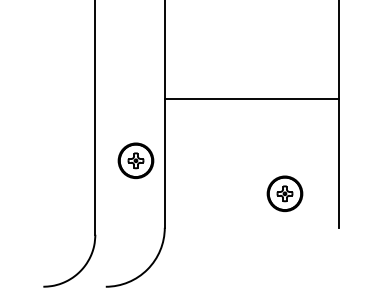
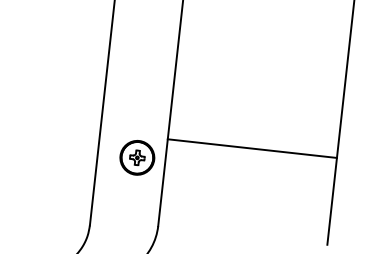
line: (251, 98) -> (252, 148), moved
part: (284, 193) -> (278, 205), removed

